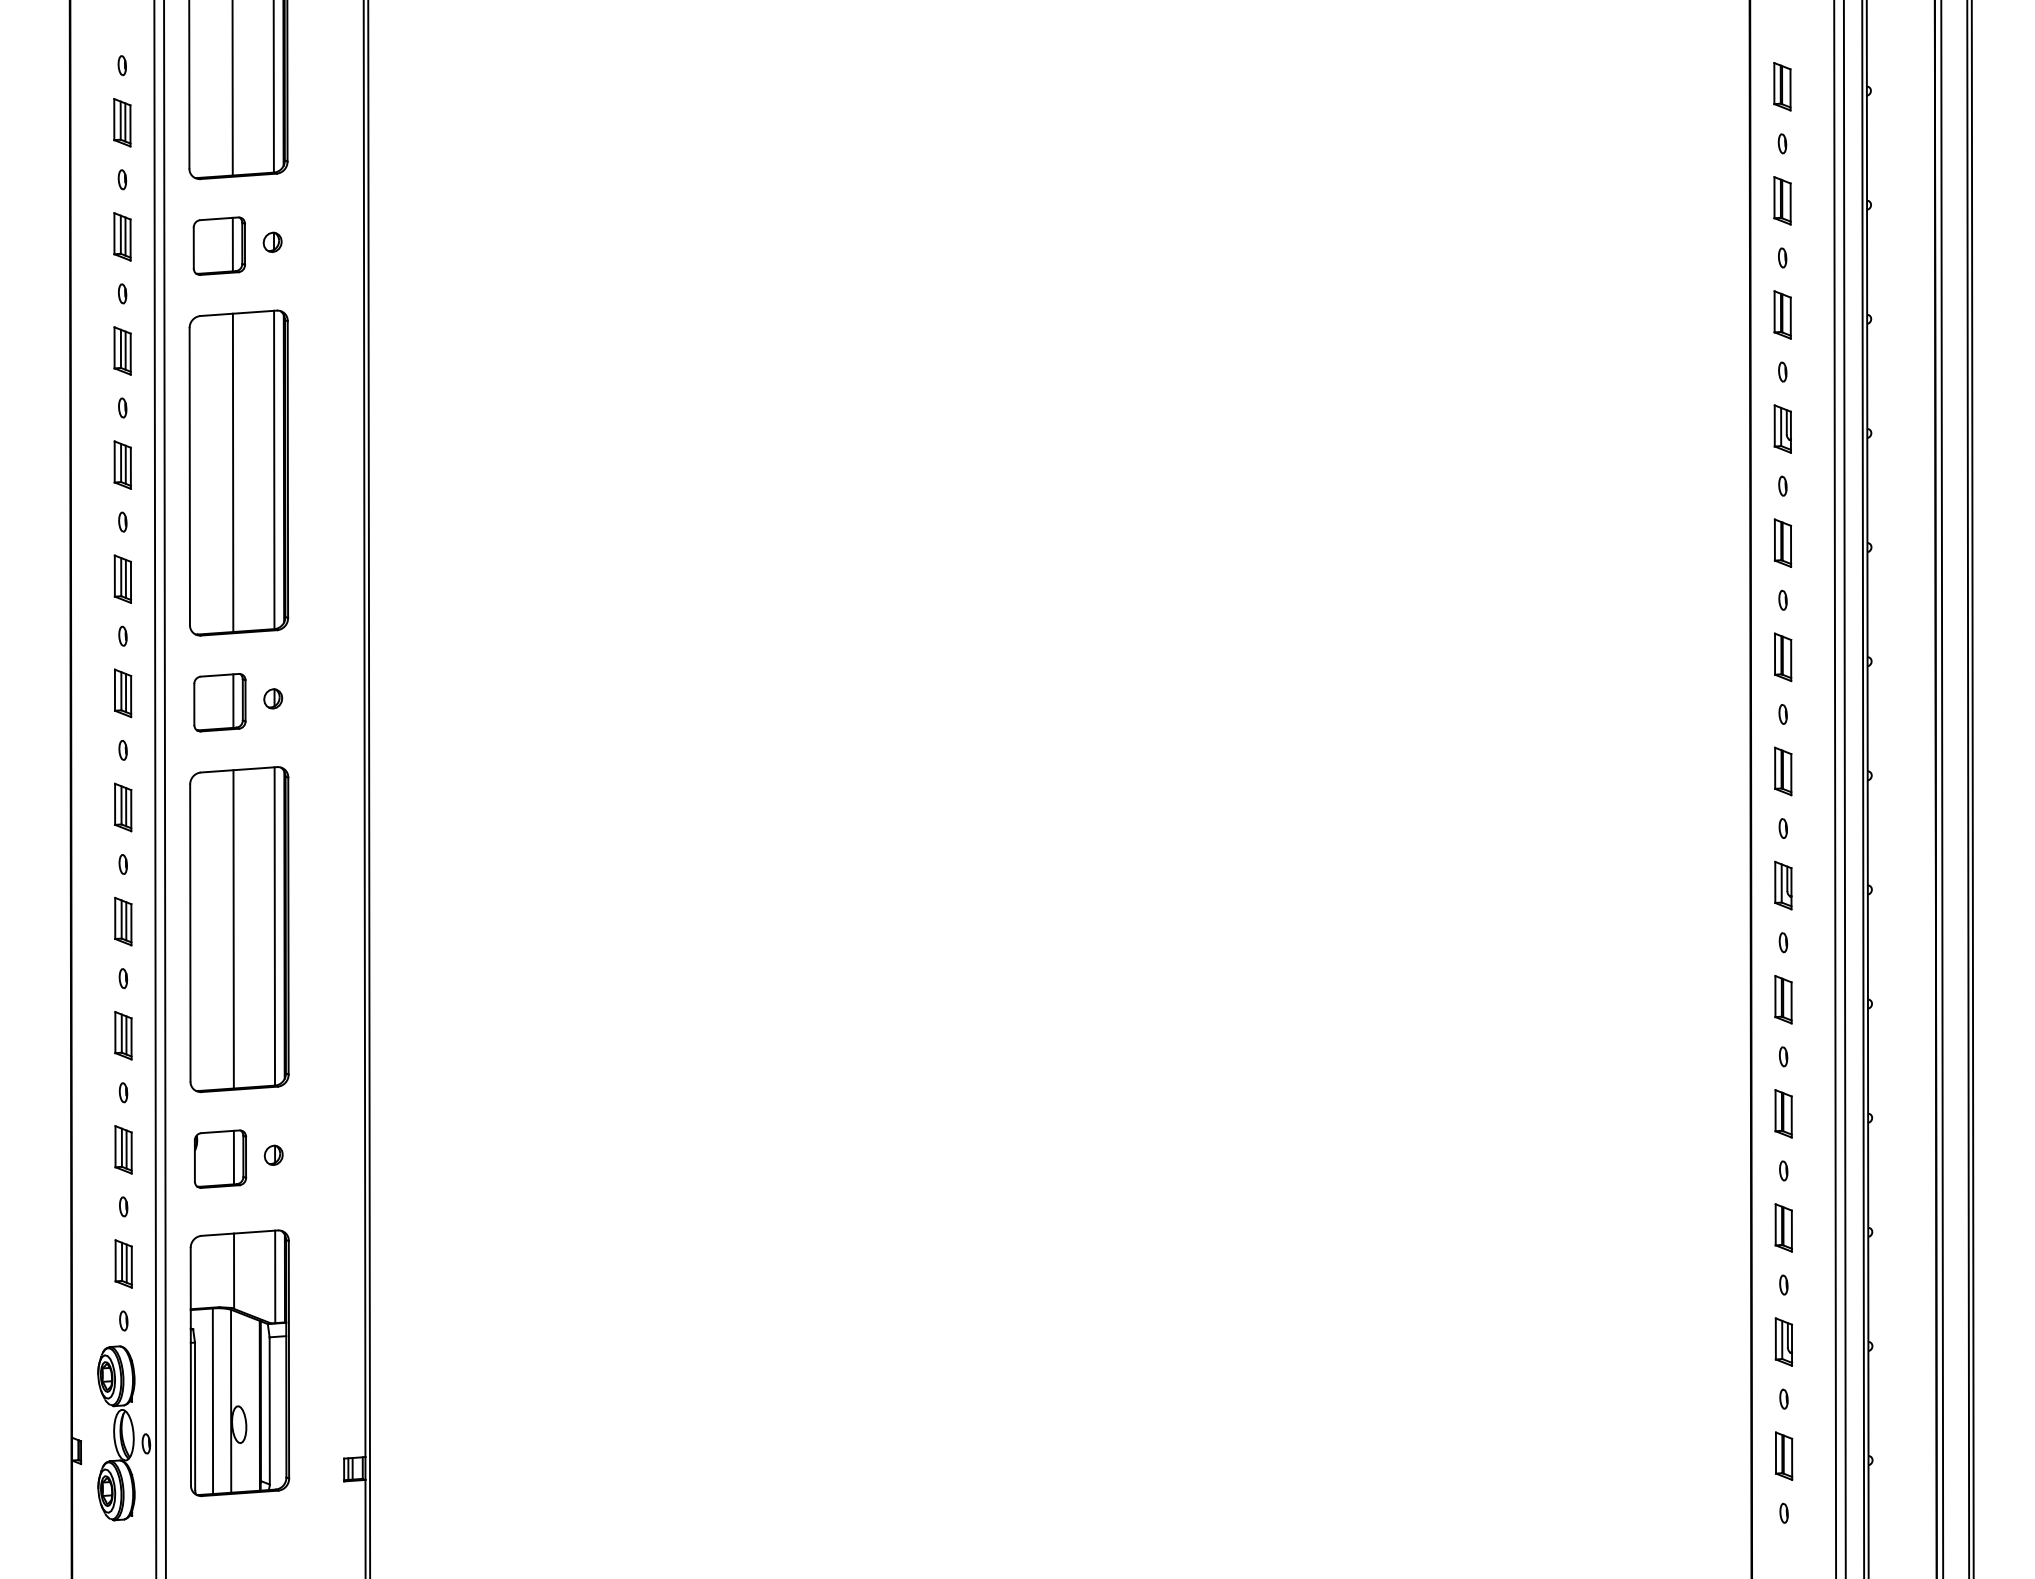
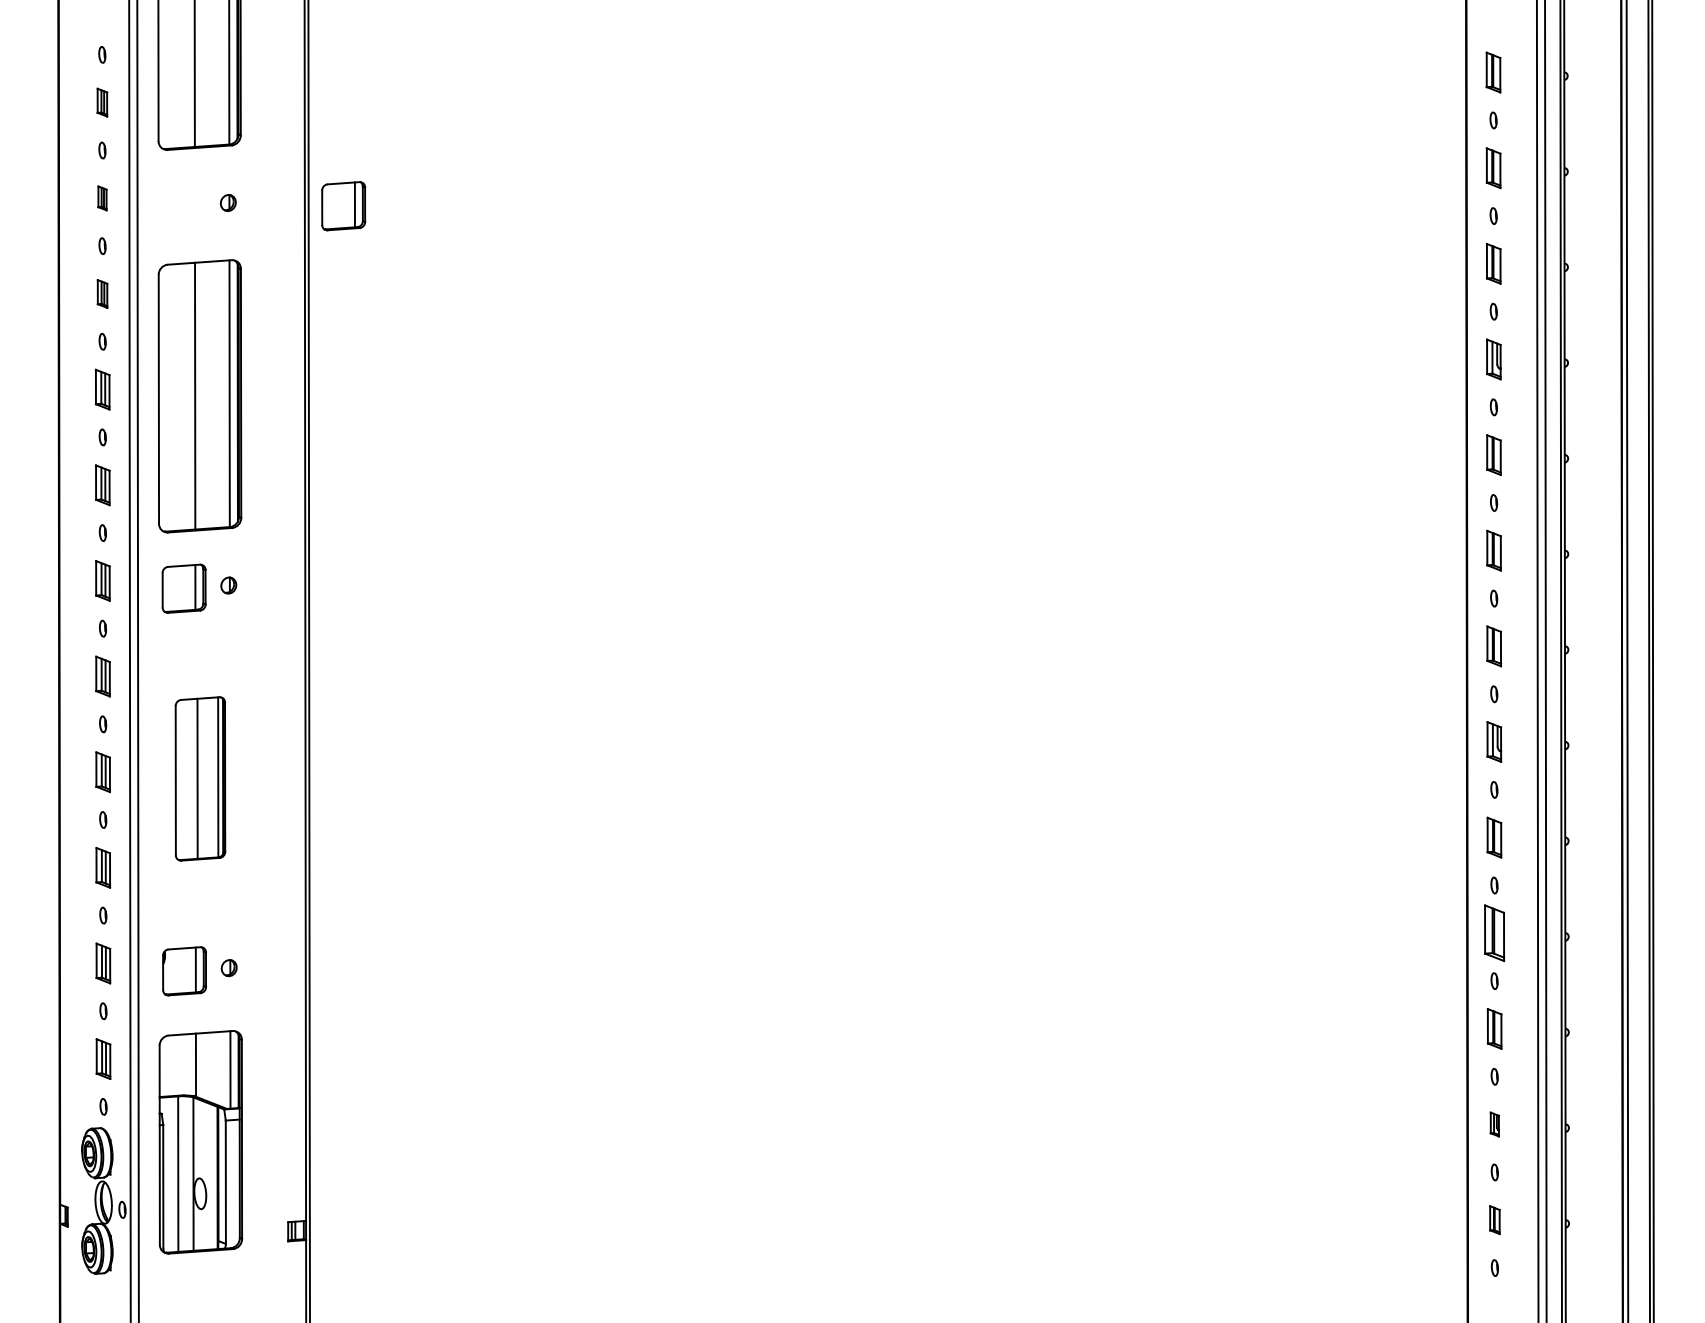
part: (122, 122) -> (102, 102), size x0.7
part: (122, 237) -> (102, 198), size x0.6
part: (219, 246) -> (343, 206), moved
part: (122, 350) -> (102, 293), size x0.7
part: (239, 929) -> (200, 778), size x0.6
part: (1783, 1114) -> (1494, 933), size x1.4
part: (1783, 1341) -> (1494, 1124), size x0.6
part: (1783, 1455) -> (1494, 1219), size x0.7

